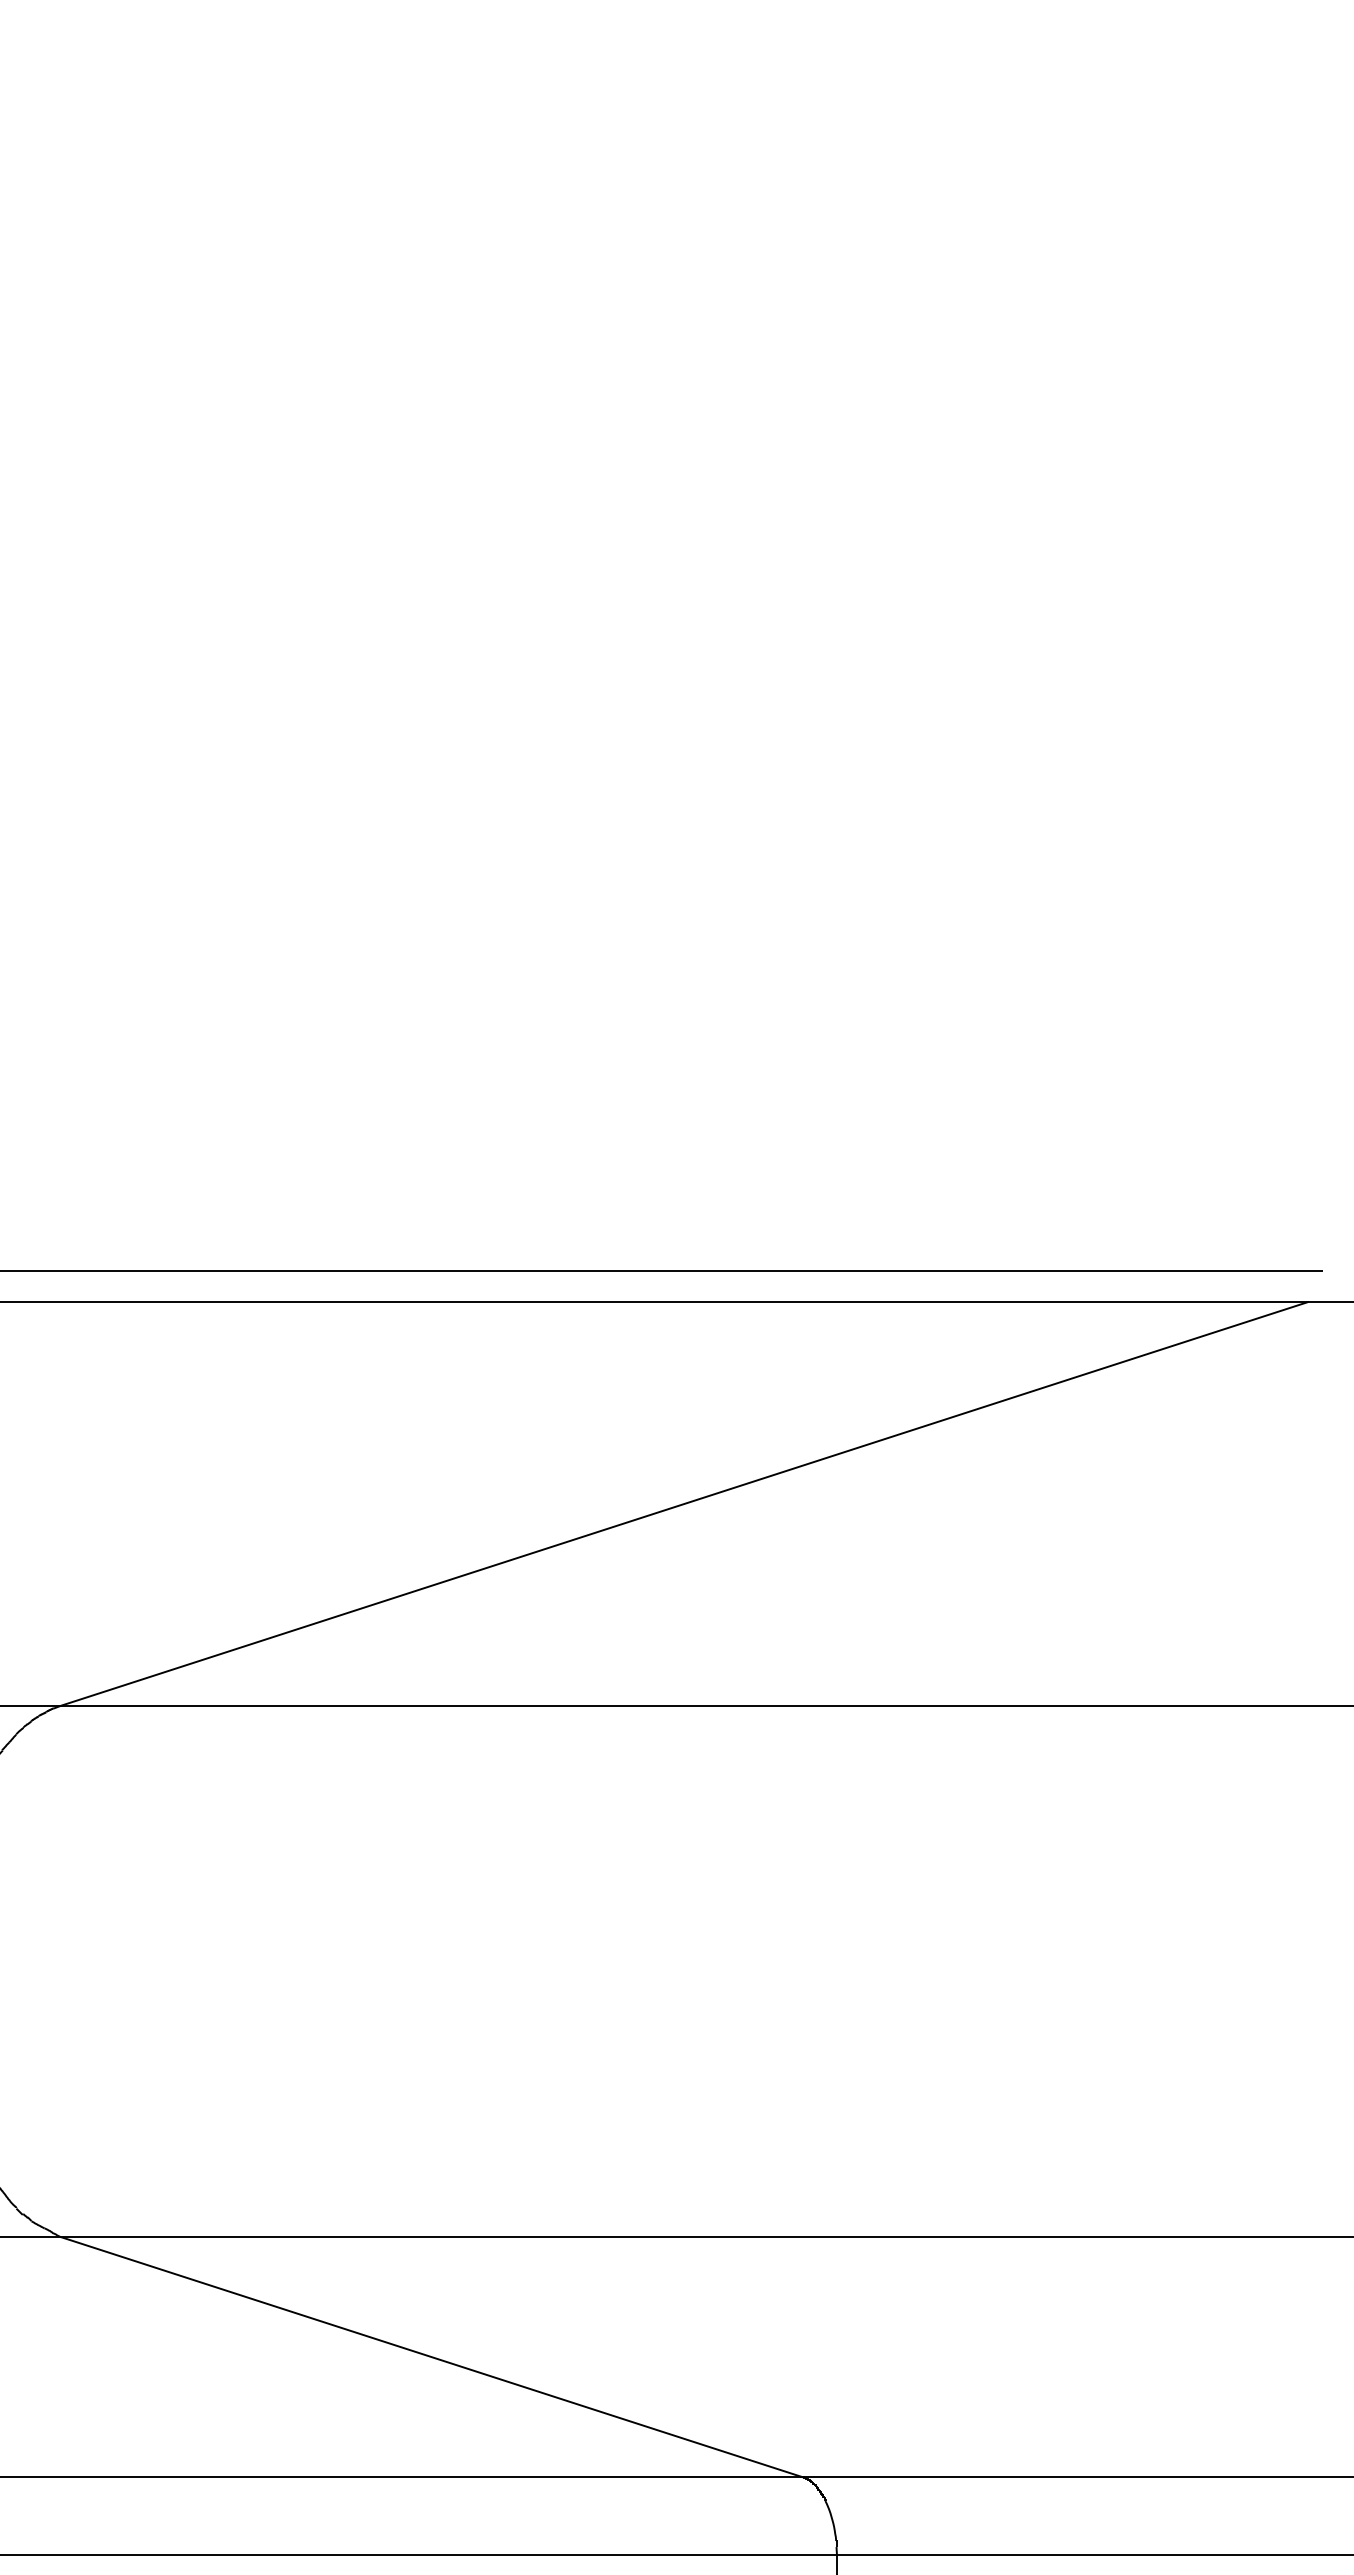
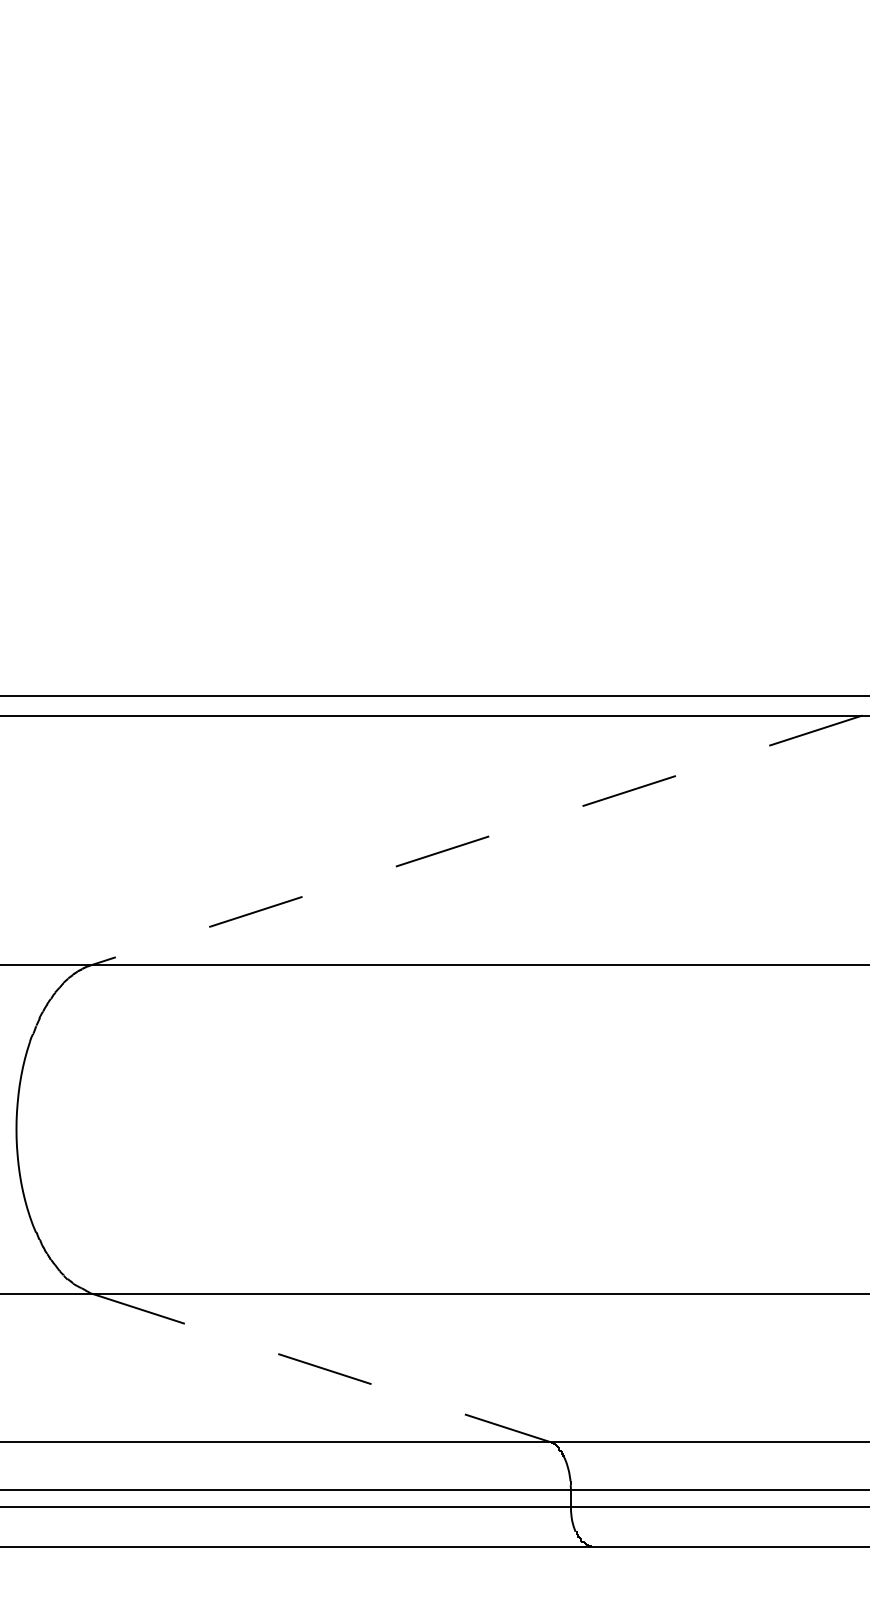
line: (684, 1504) -> (476, 840), solid -> dashed
line: (431, 2356) -> (320, 1367), solid -> dashed

